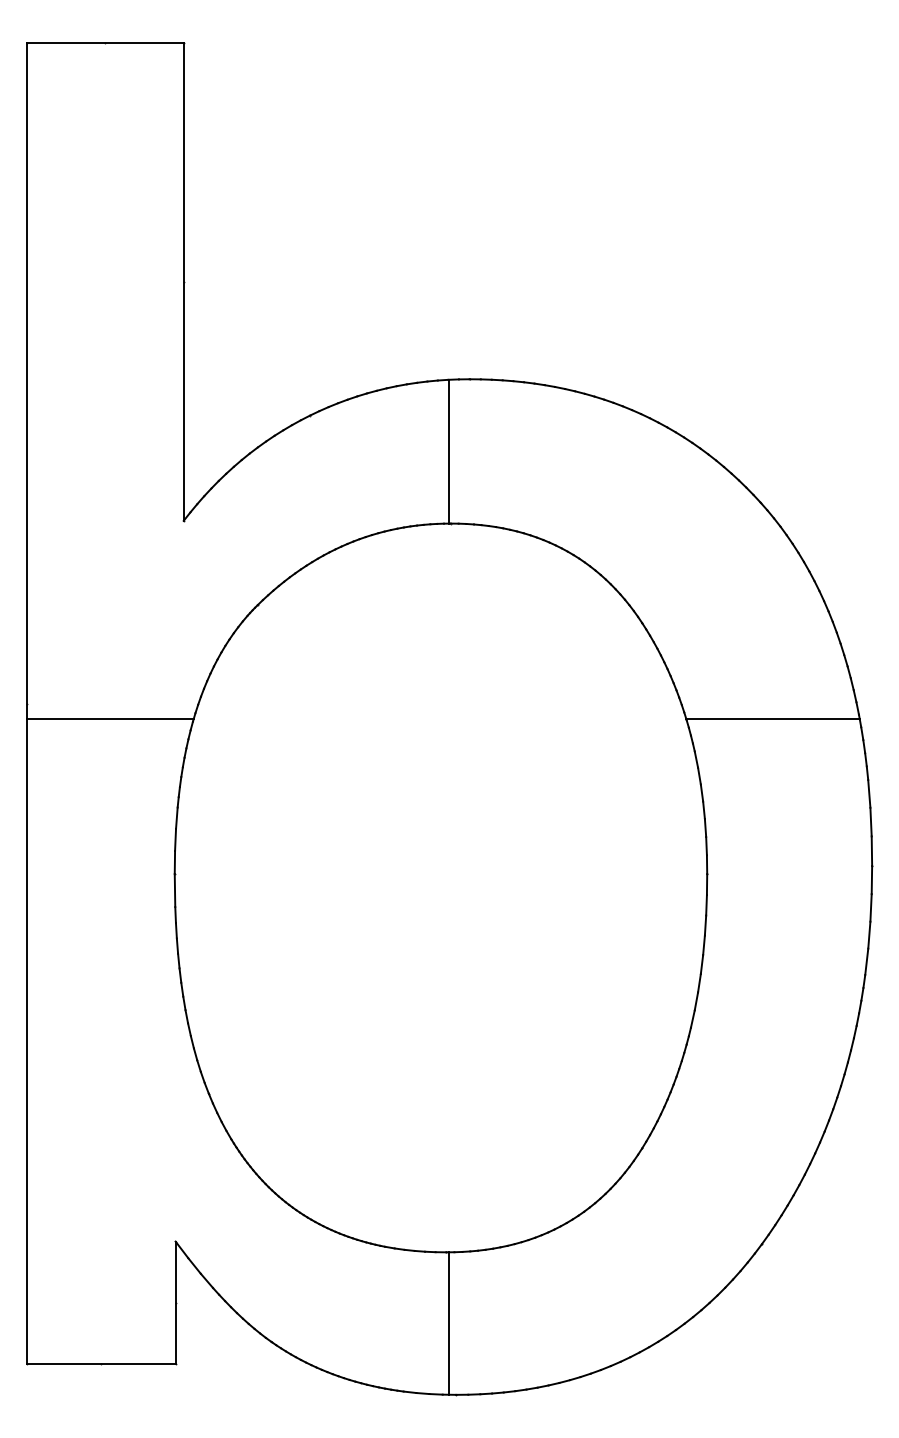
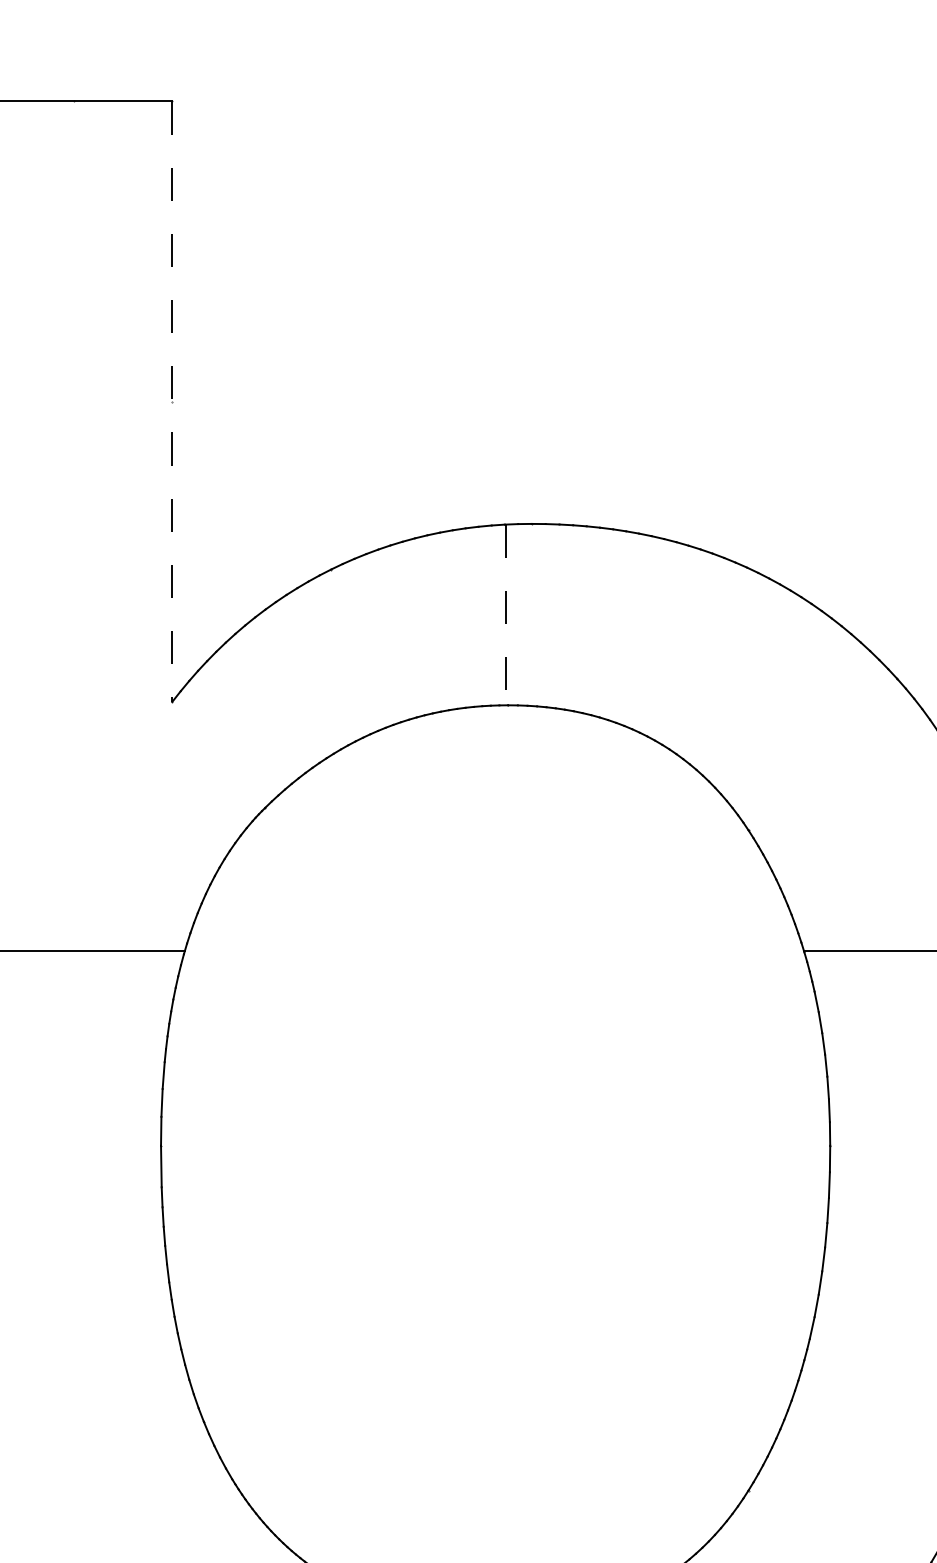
line: (183, 282) -> (172, 402), solid -> dashed
line: (449, 451) -> (506, 614), solid -> dashed

